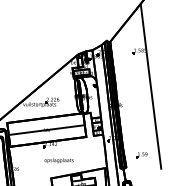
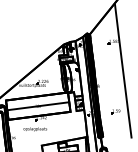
part: (141, 154) -> (115, 111), moved
text: (59, 161) -> (35, 129), moved

